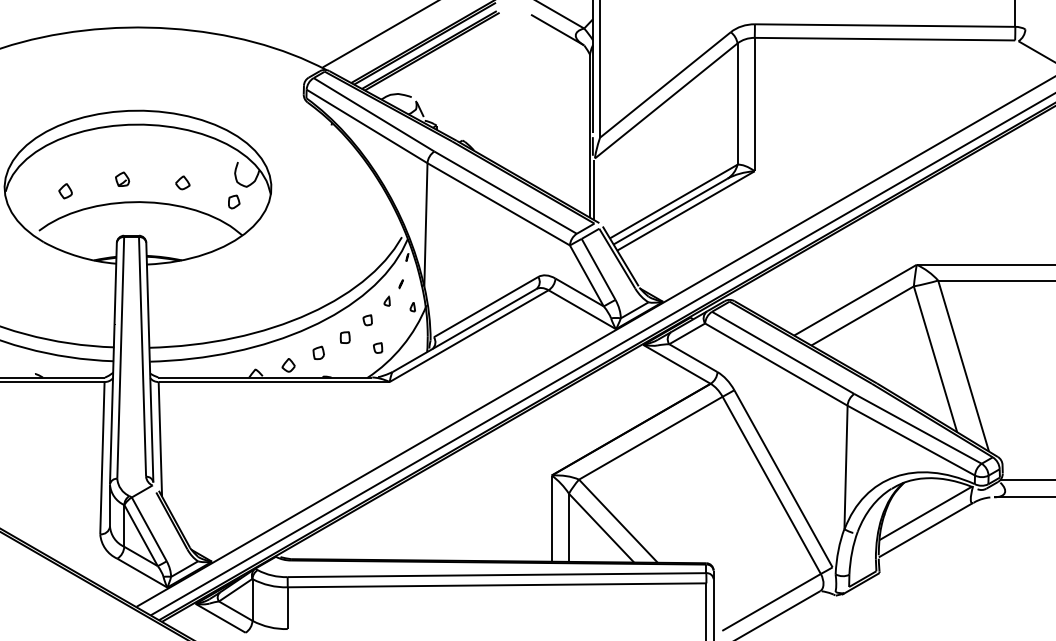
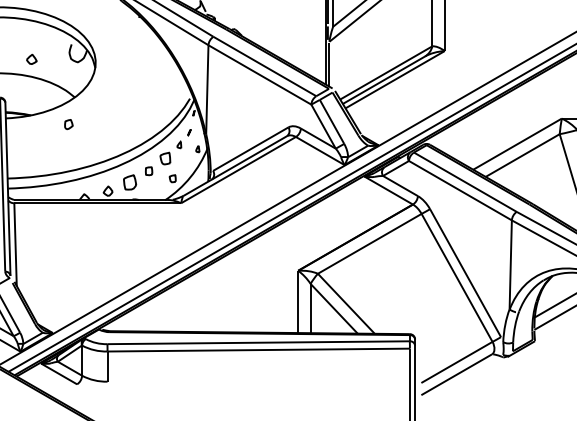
part: (234, 201) -> (69, 124), moved
part: (367, 320) -> (165, 158), size x1.6
part: (318, 352) -> (129, 181), size x1.6

